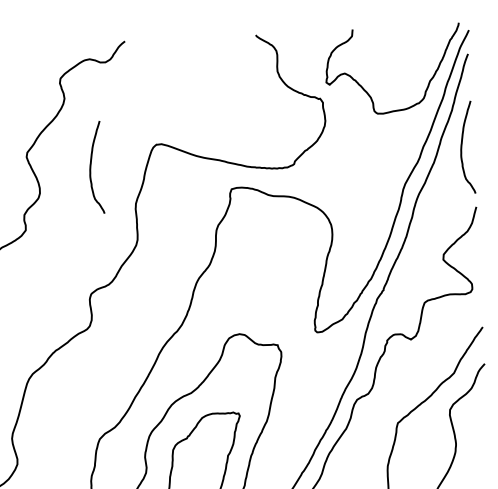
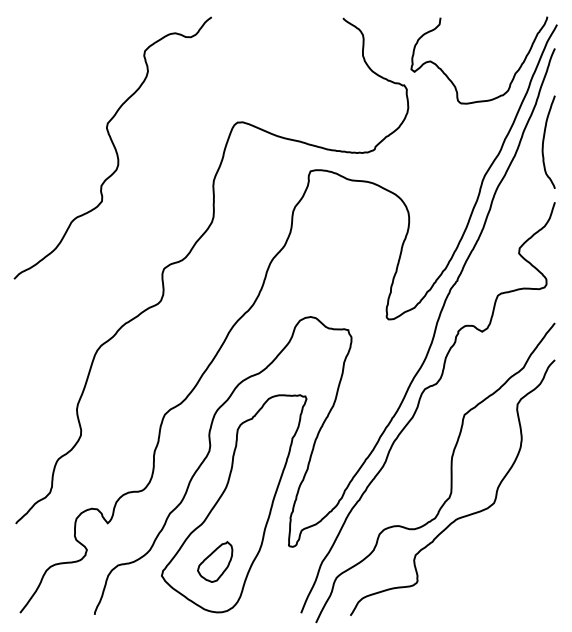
curve: (91, 167) -> (171, 141), removed

